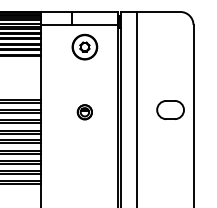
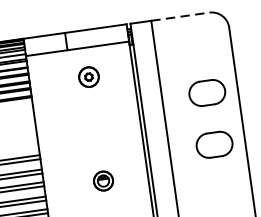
line: (158, 12) -> (180, 17), solid -> dashed
part: (84, 46) -> (88, 76), size x0.6
part: (170, 70) -> (207, 92), added
part: (84, 112) -> (103, 181), moved

